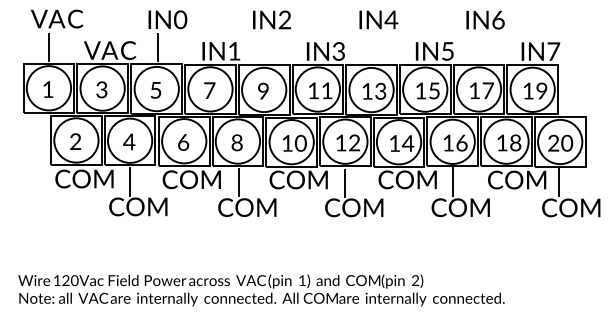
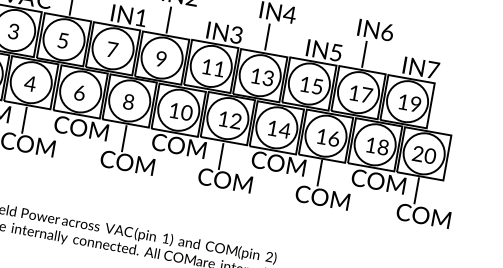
line: (371, 47) -> (267, 36), added
line: (478, 47) -> (364, 54), added
line: (264, 48) -> (169, 20), added

